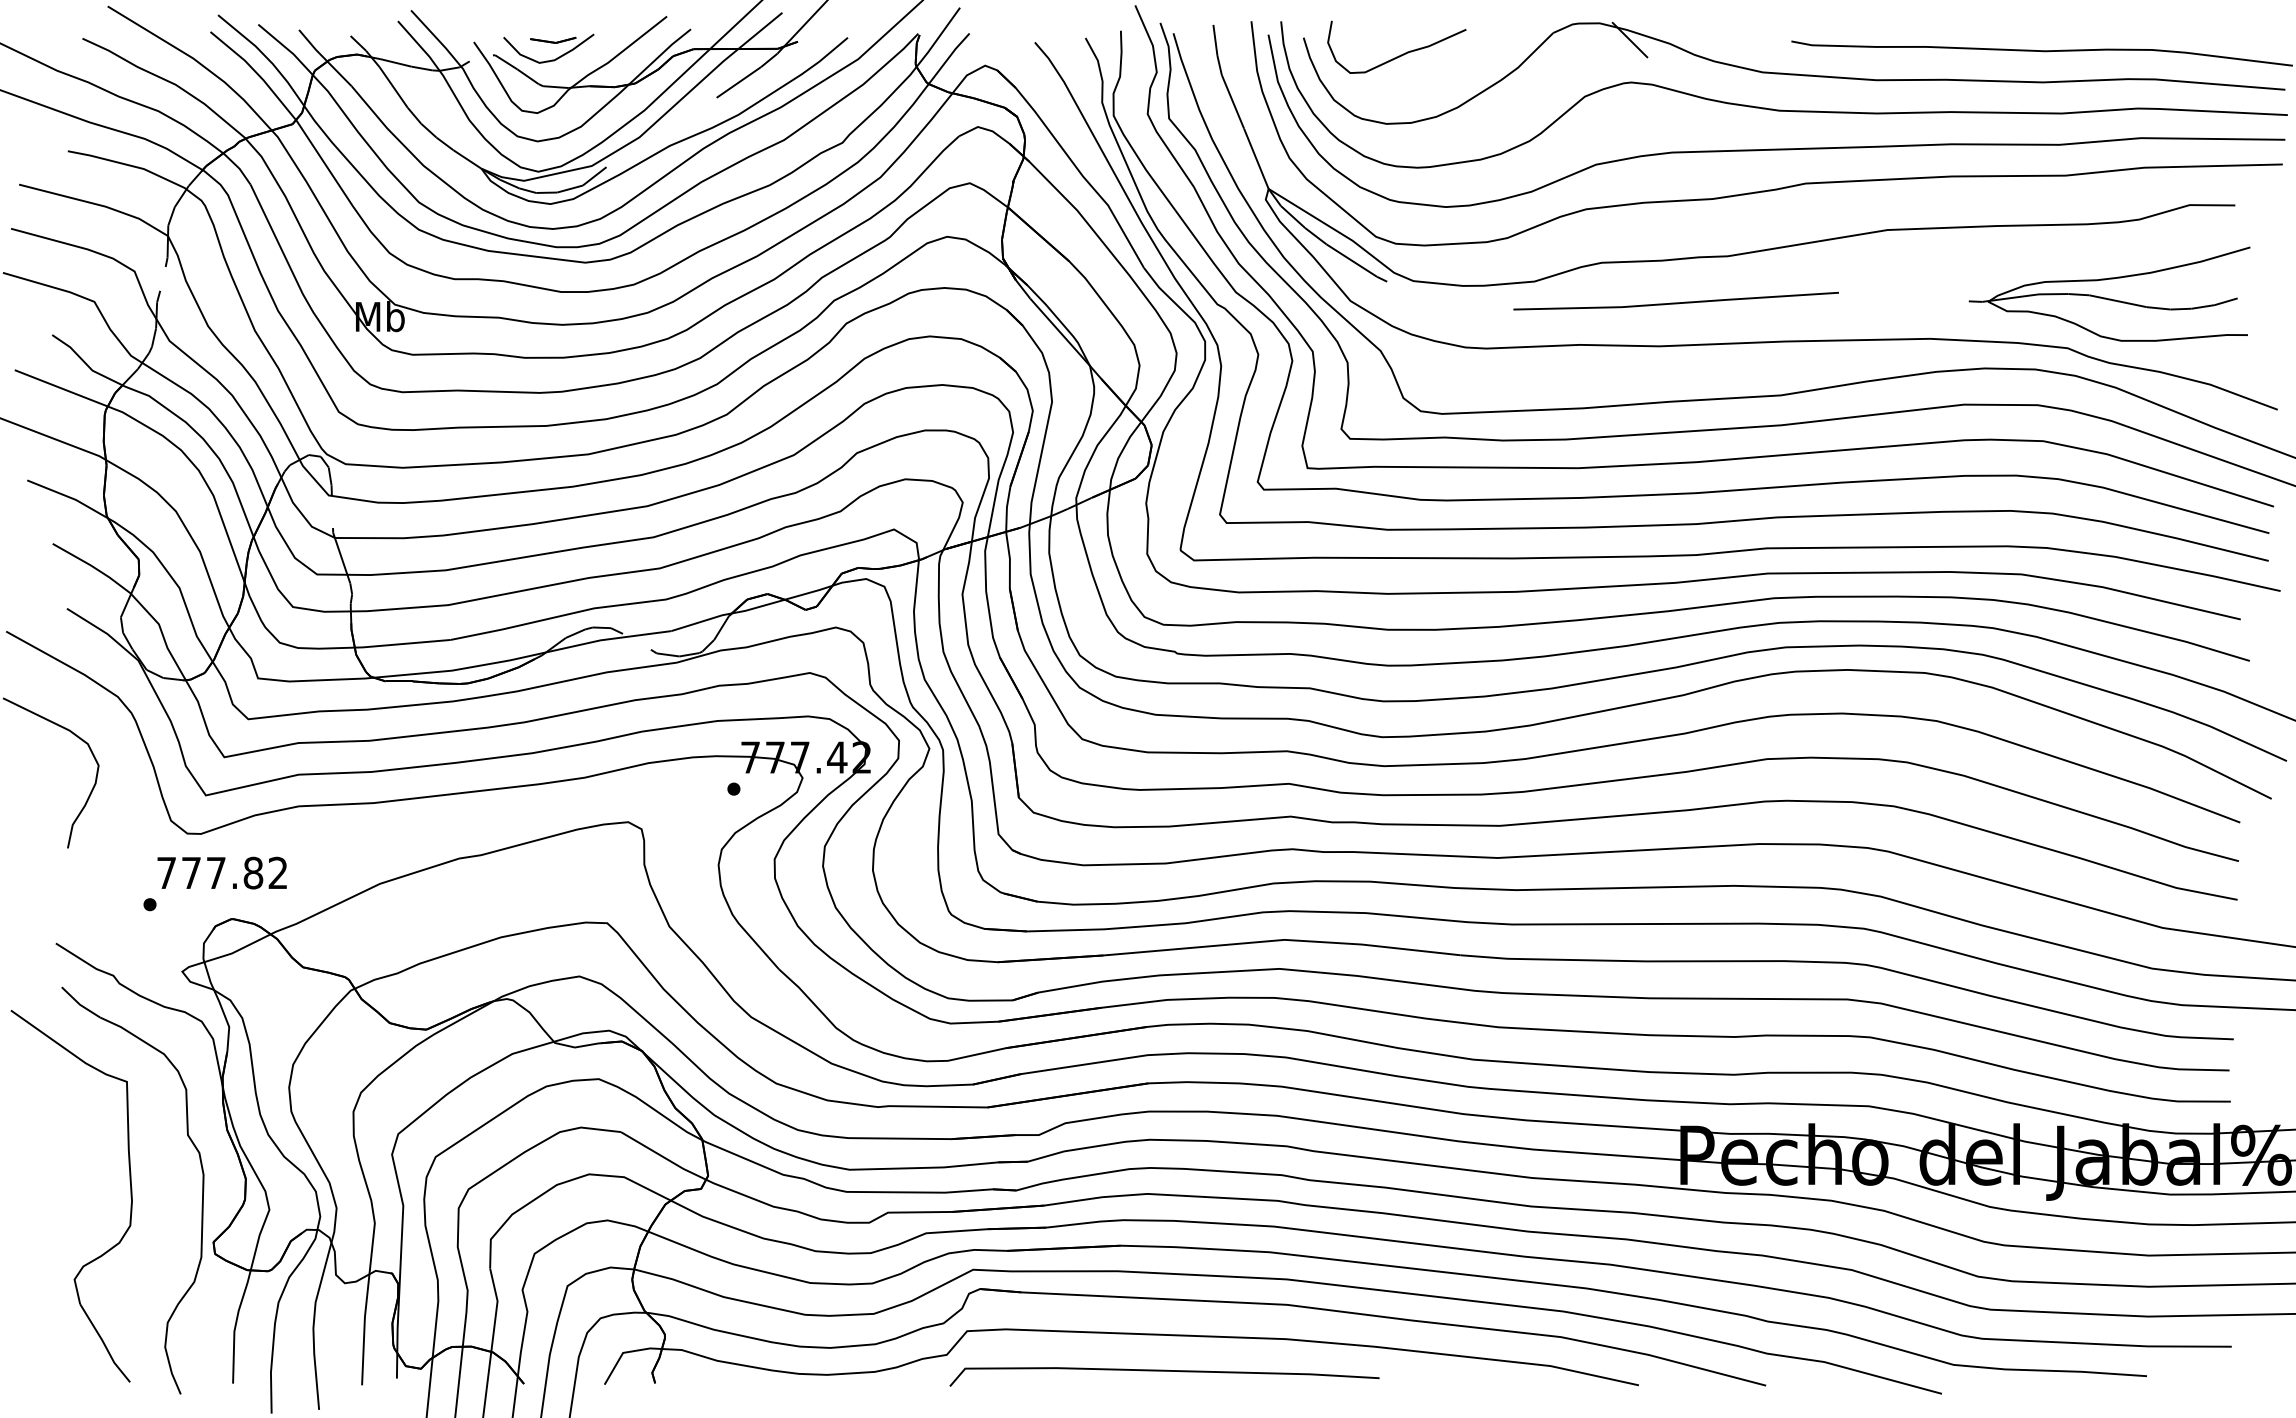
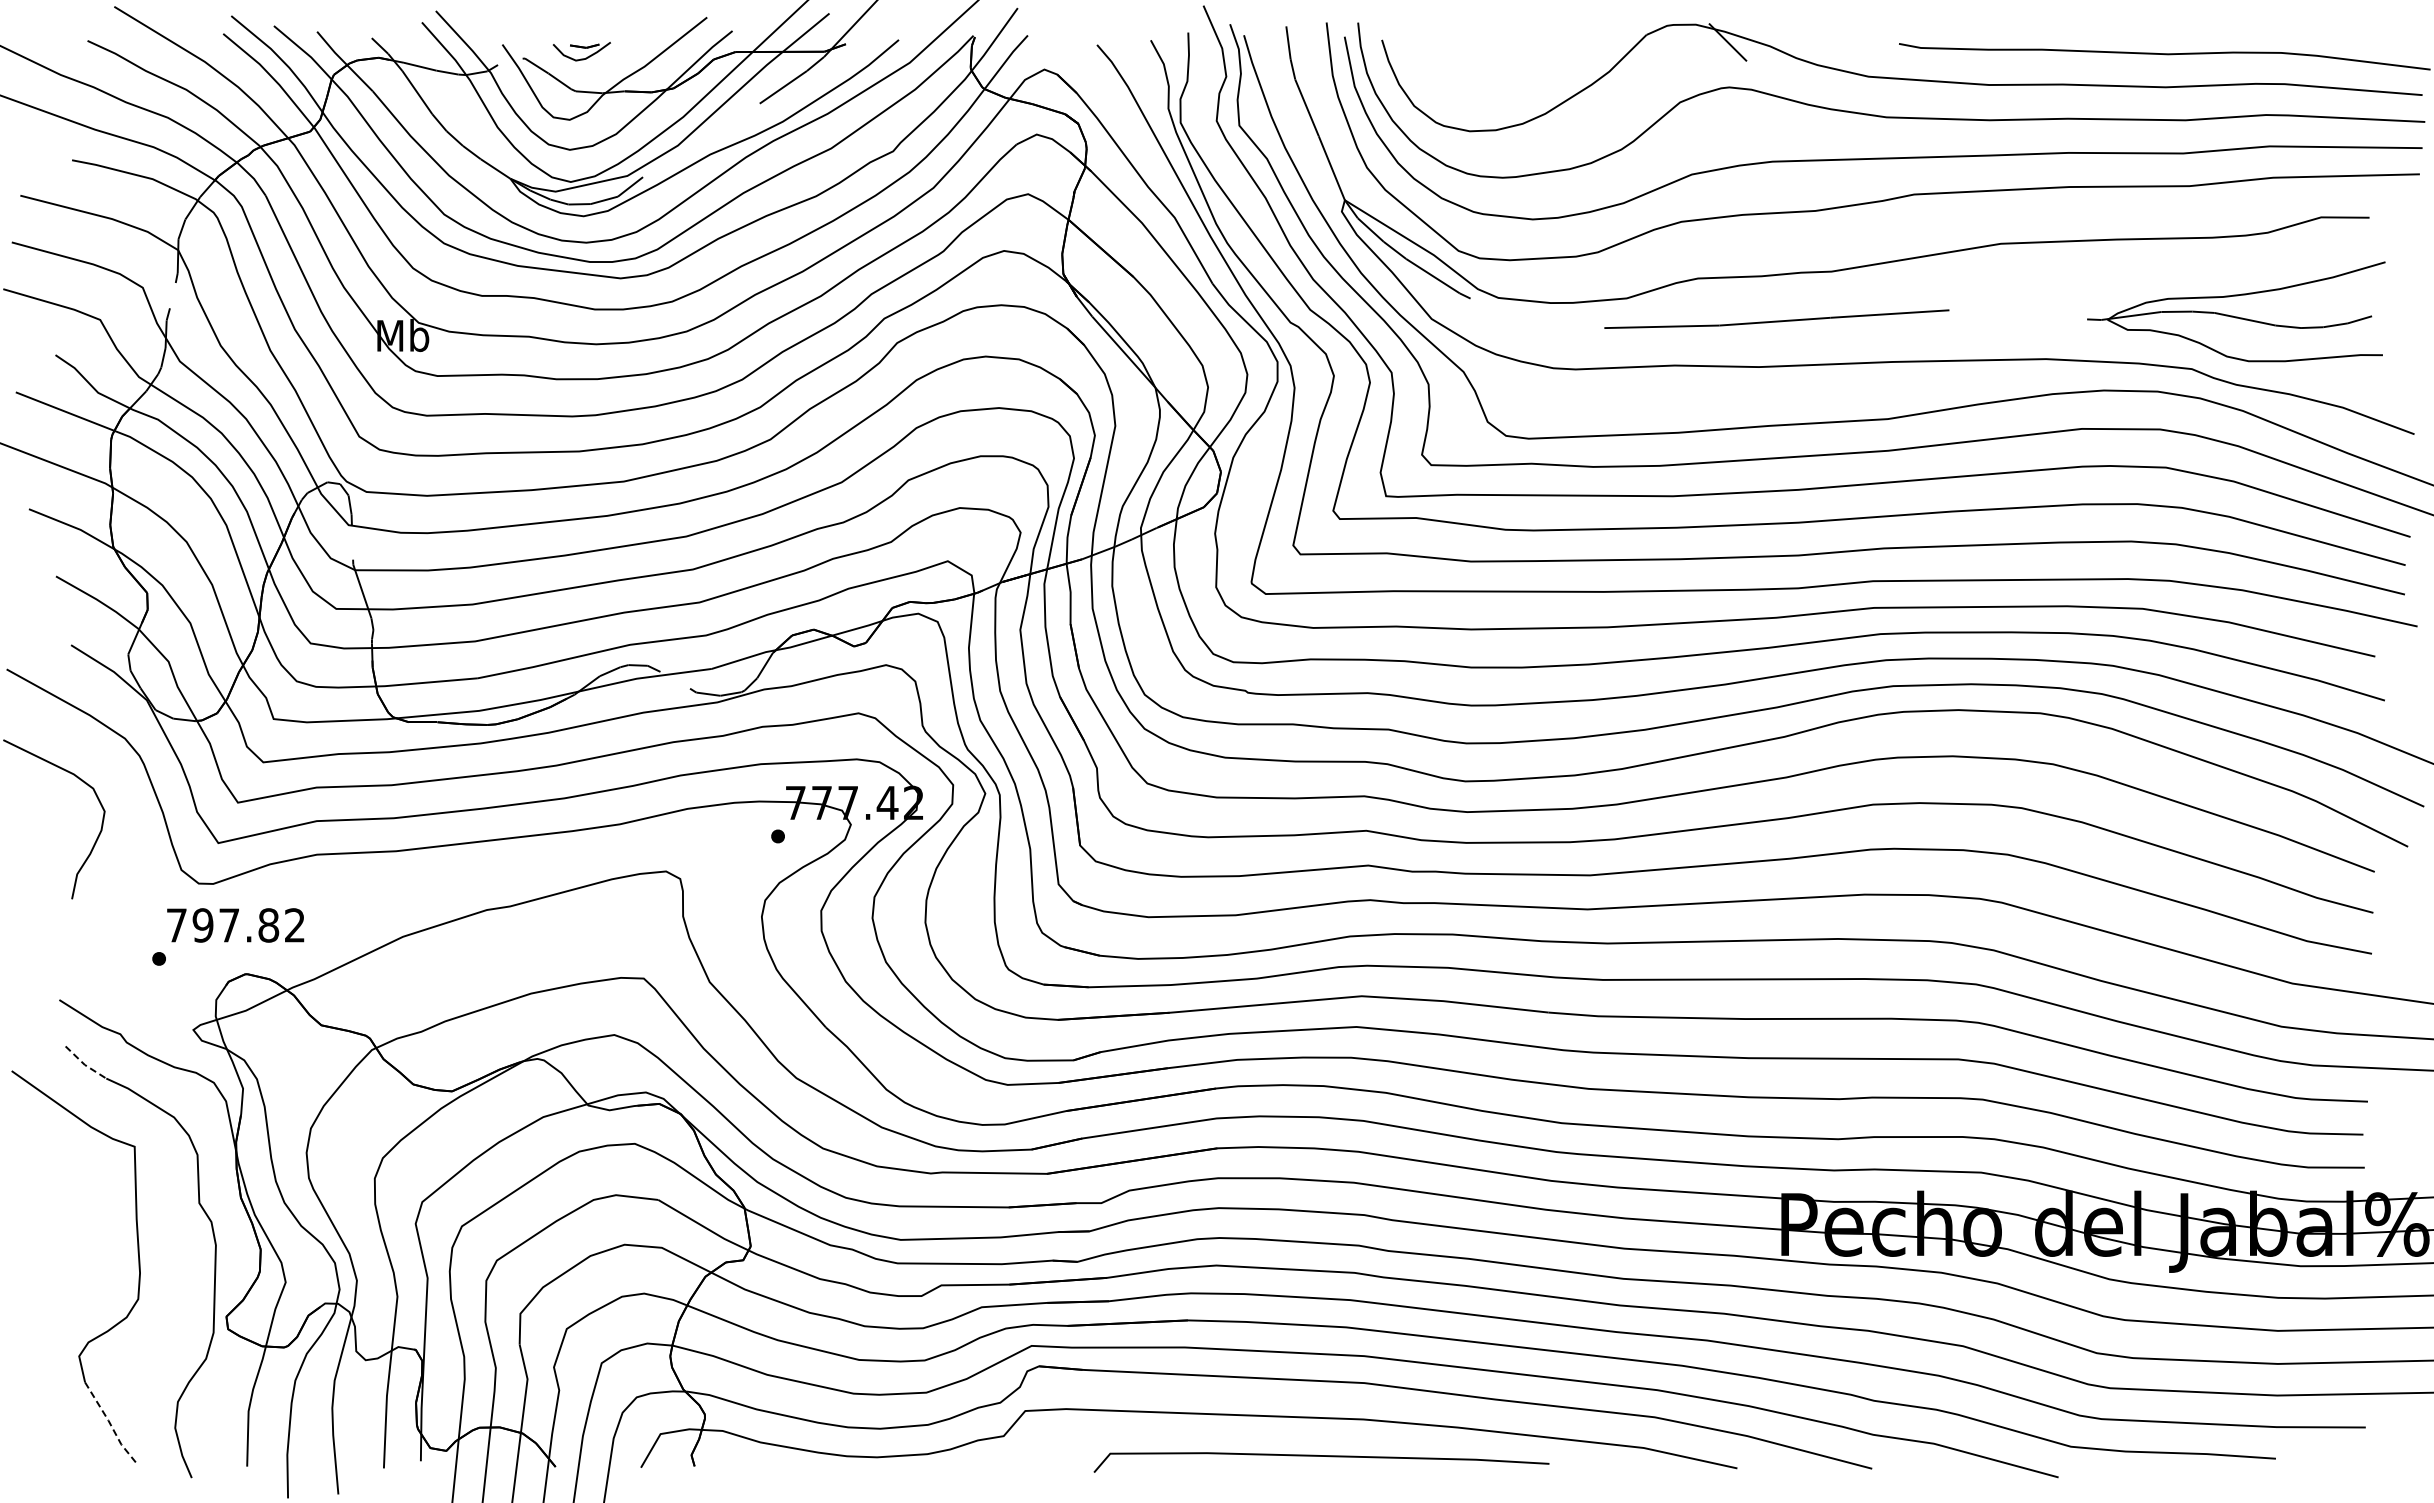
part: (548, 48) -> (581, 51), size x0.6
curve: (1399, 55) -> (1483, 58), removed
text: (190, 873) -> (202, 925), 777.82 -> 797.82
line: (79, 1004) -> (84, 1064), solid -> dashed
line: (104, 1343) -> (110, 1424), solid -> dashed
line: (1164, 1371) -> (1321, 1456), moved

